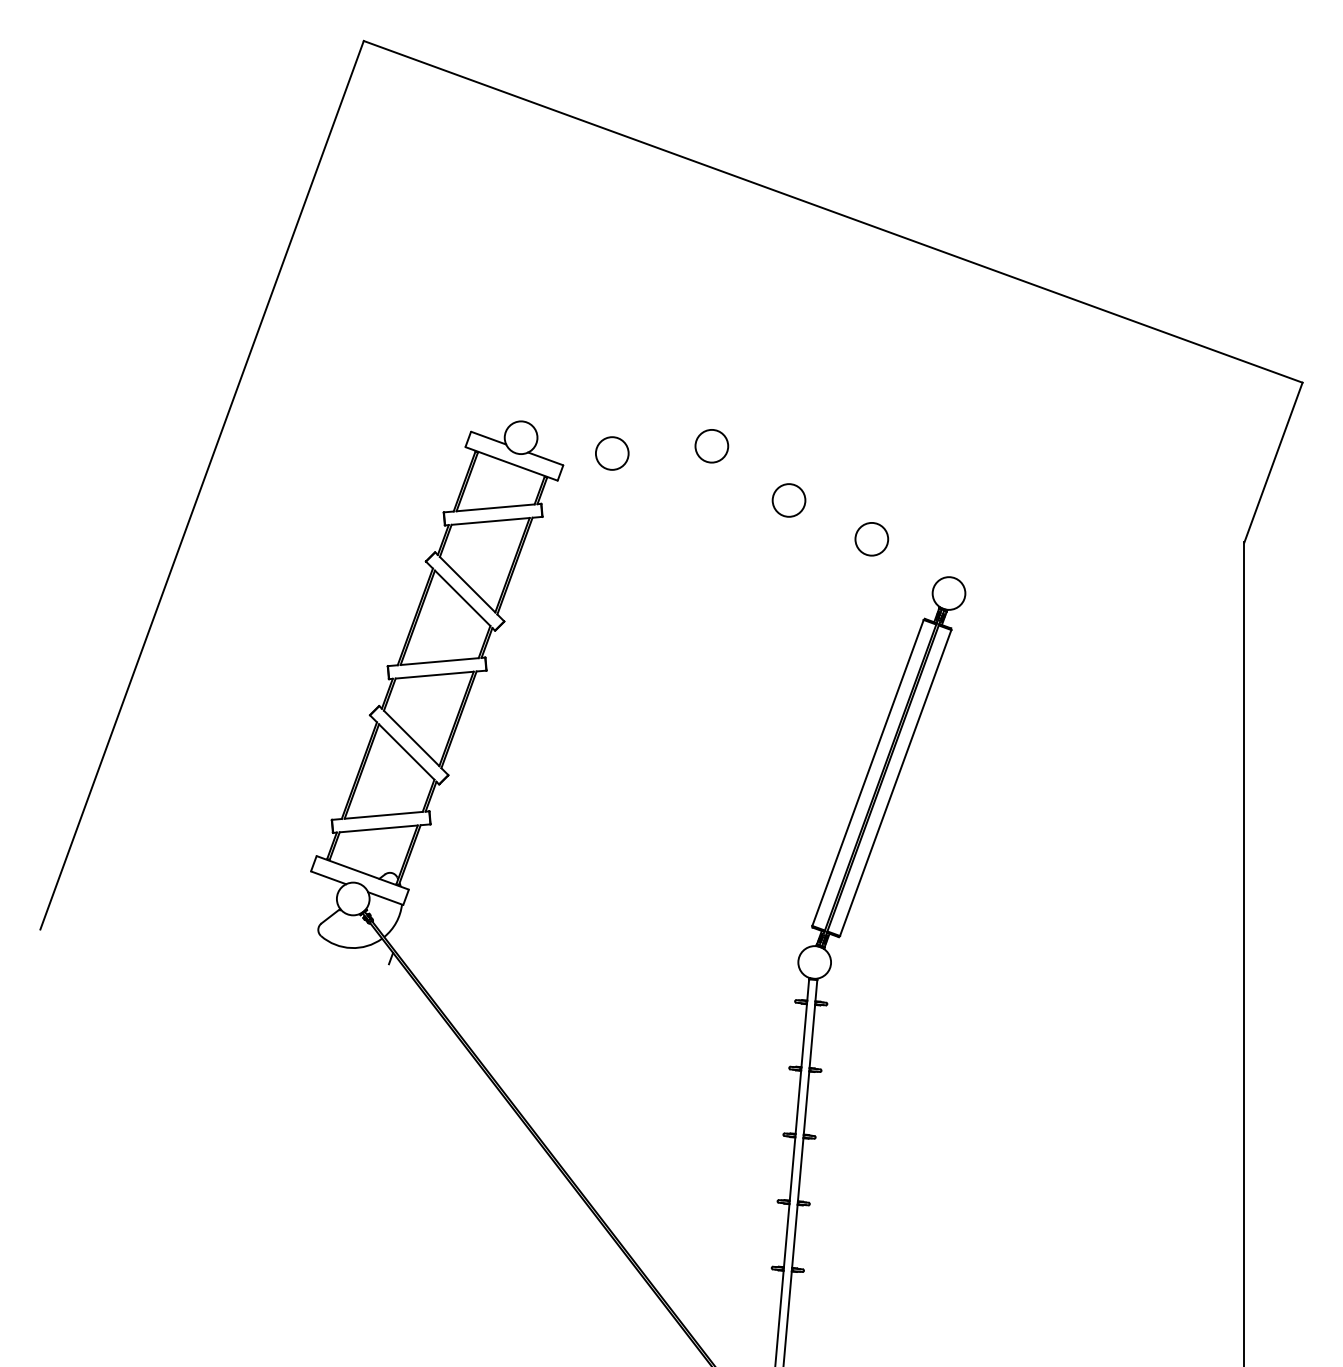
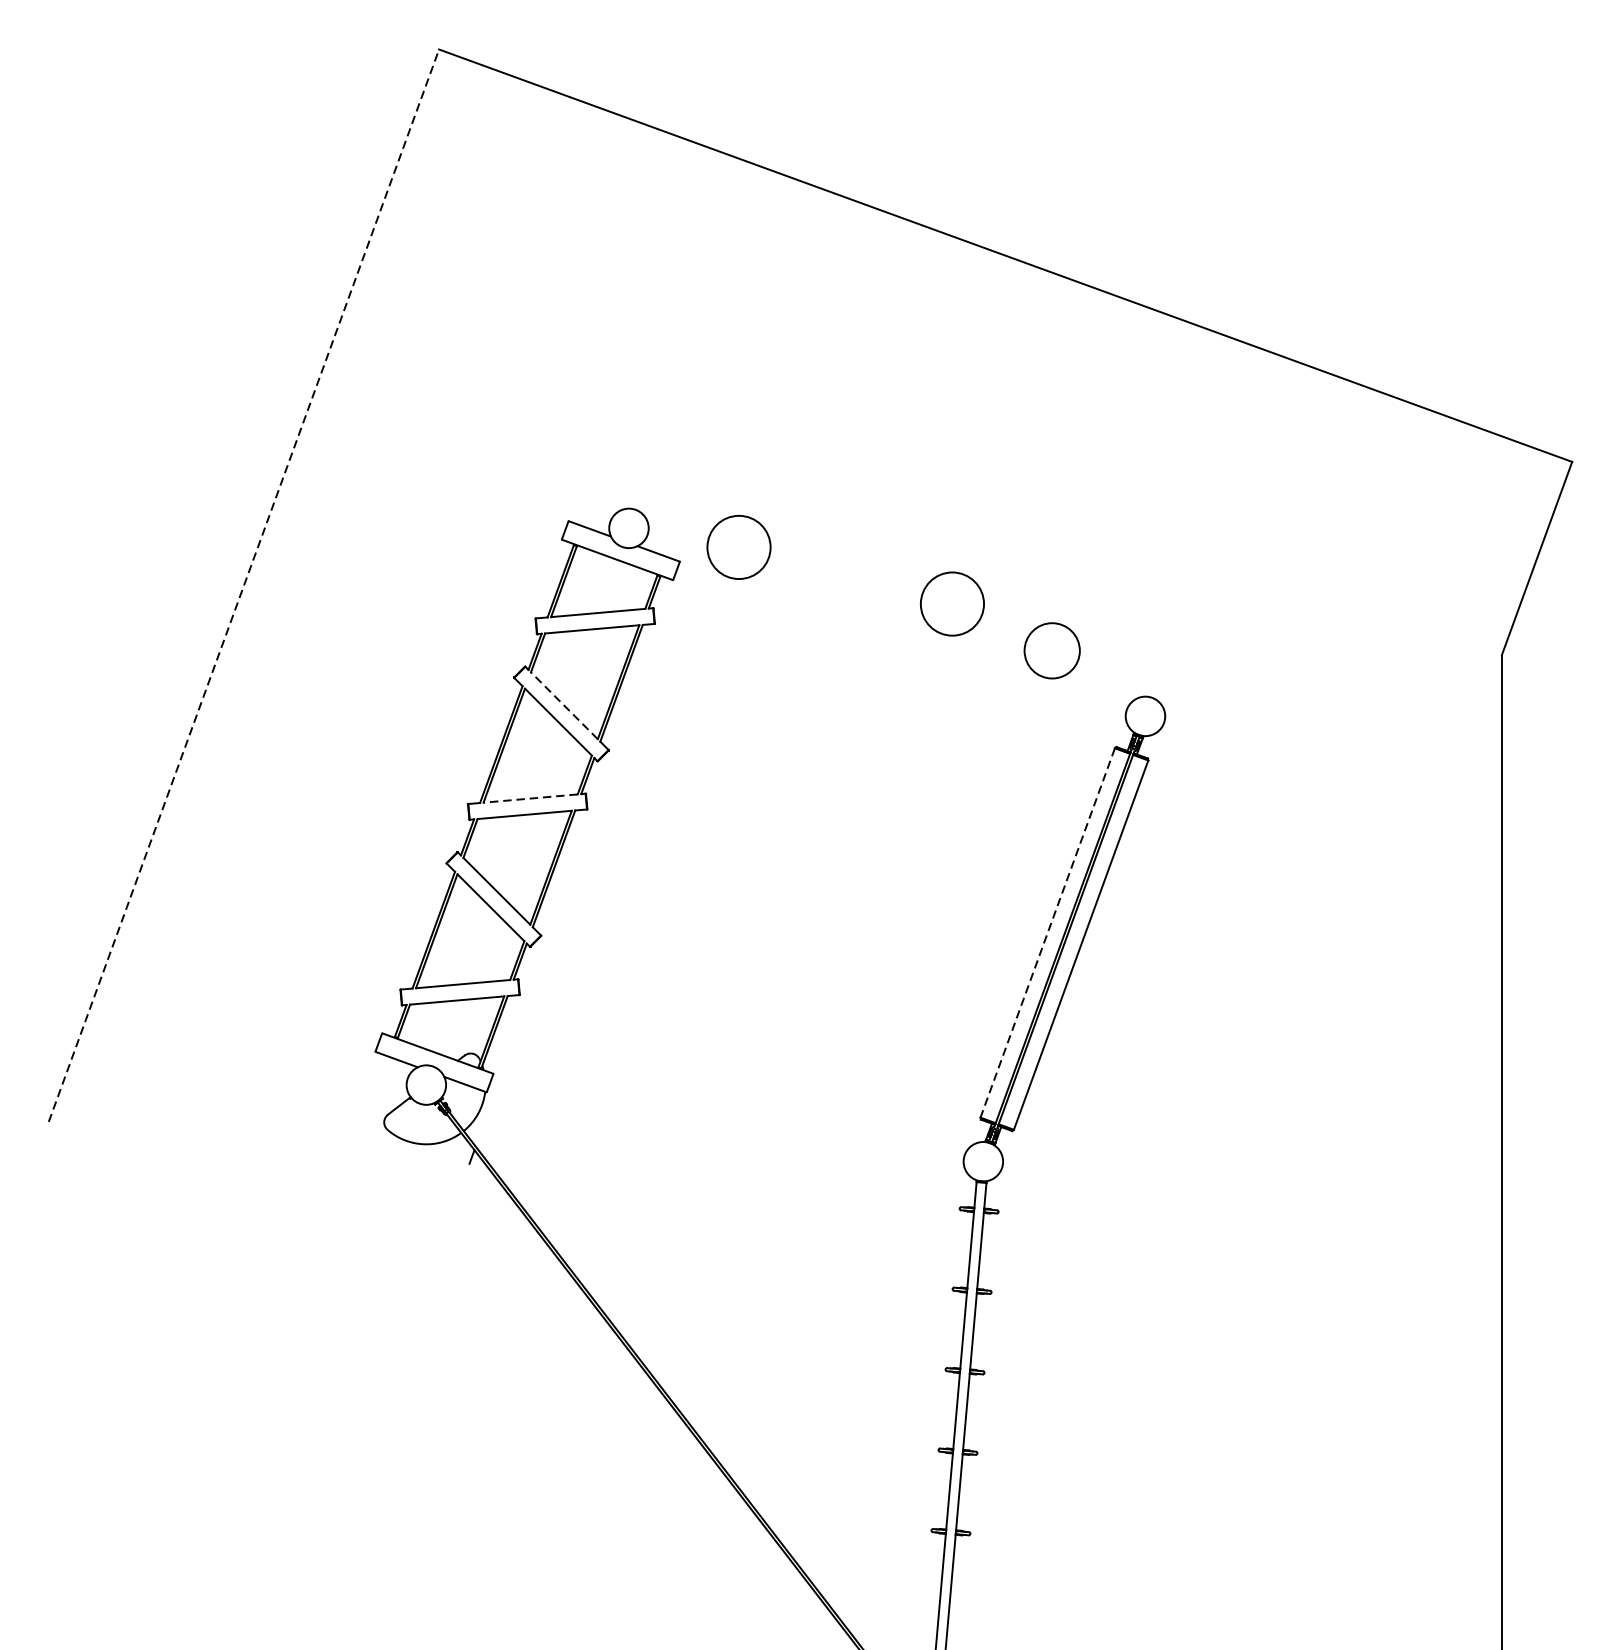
circle: (711, 446) -> (858, 538), removed
circle: (611, 453) -> (738, 547), size x1.6
line: (202, 485) -> (244, 586), solid -> dashed
circle: (788, 500) -> (951, 604), size x1.6
circle: (871, 539) -> (1051, 651), size x1.4
line: (467, 584) -> (564, 705), solid -> dashed
line: (439, 661) -> (530, 798), solid -> dashed
line: (868, 772) -> (1048, 932), solid -> dashed

